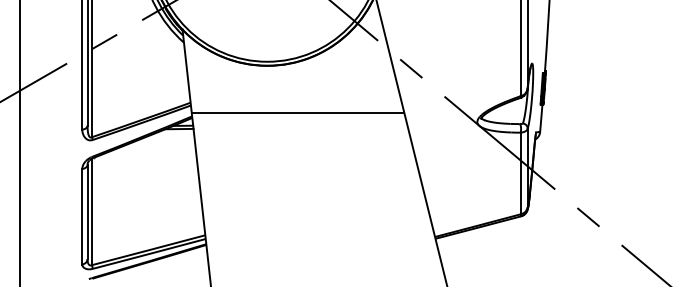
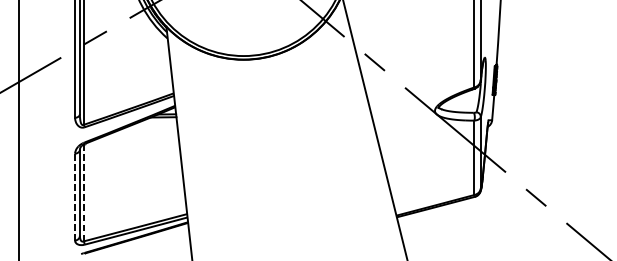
line: (297, 113) -> (271, 103), removed
line: (92, 212) -> (84, 193), solid -> dashed
line: (82, 216) -> (75, 196), solid -> dashed

